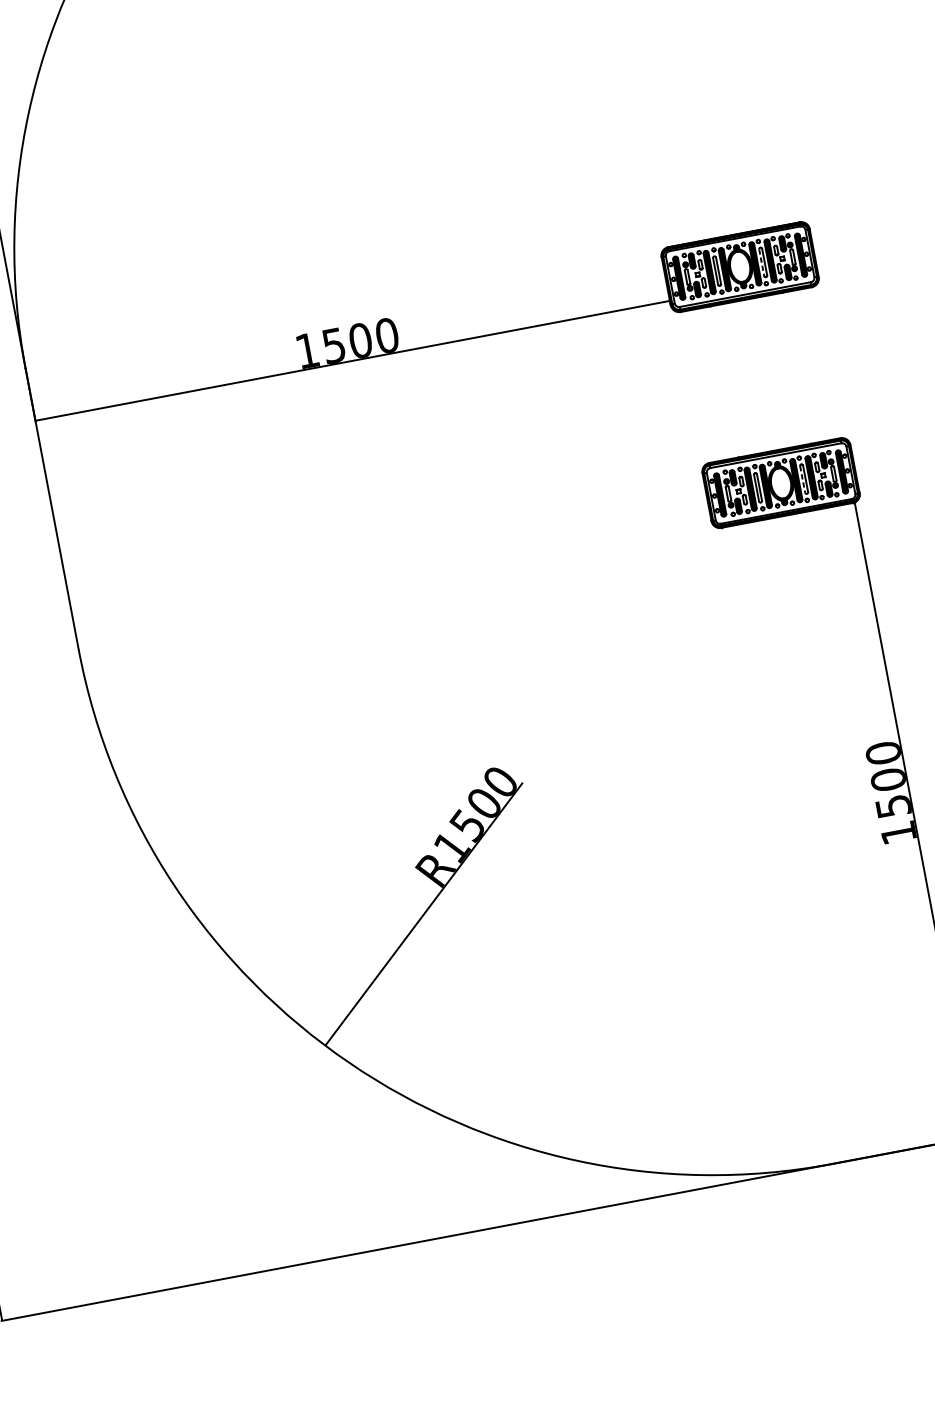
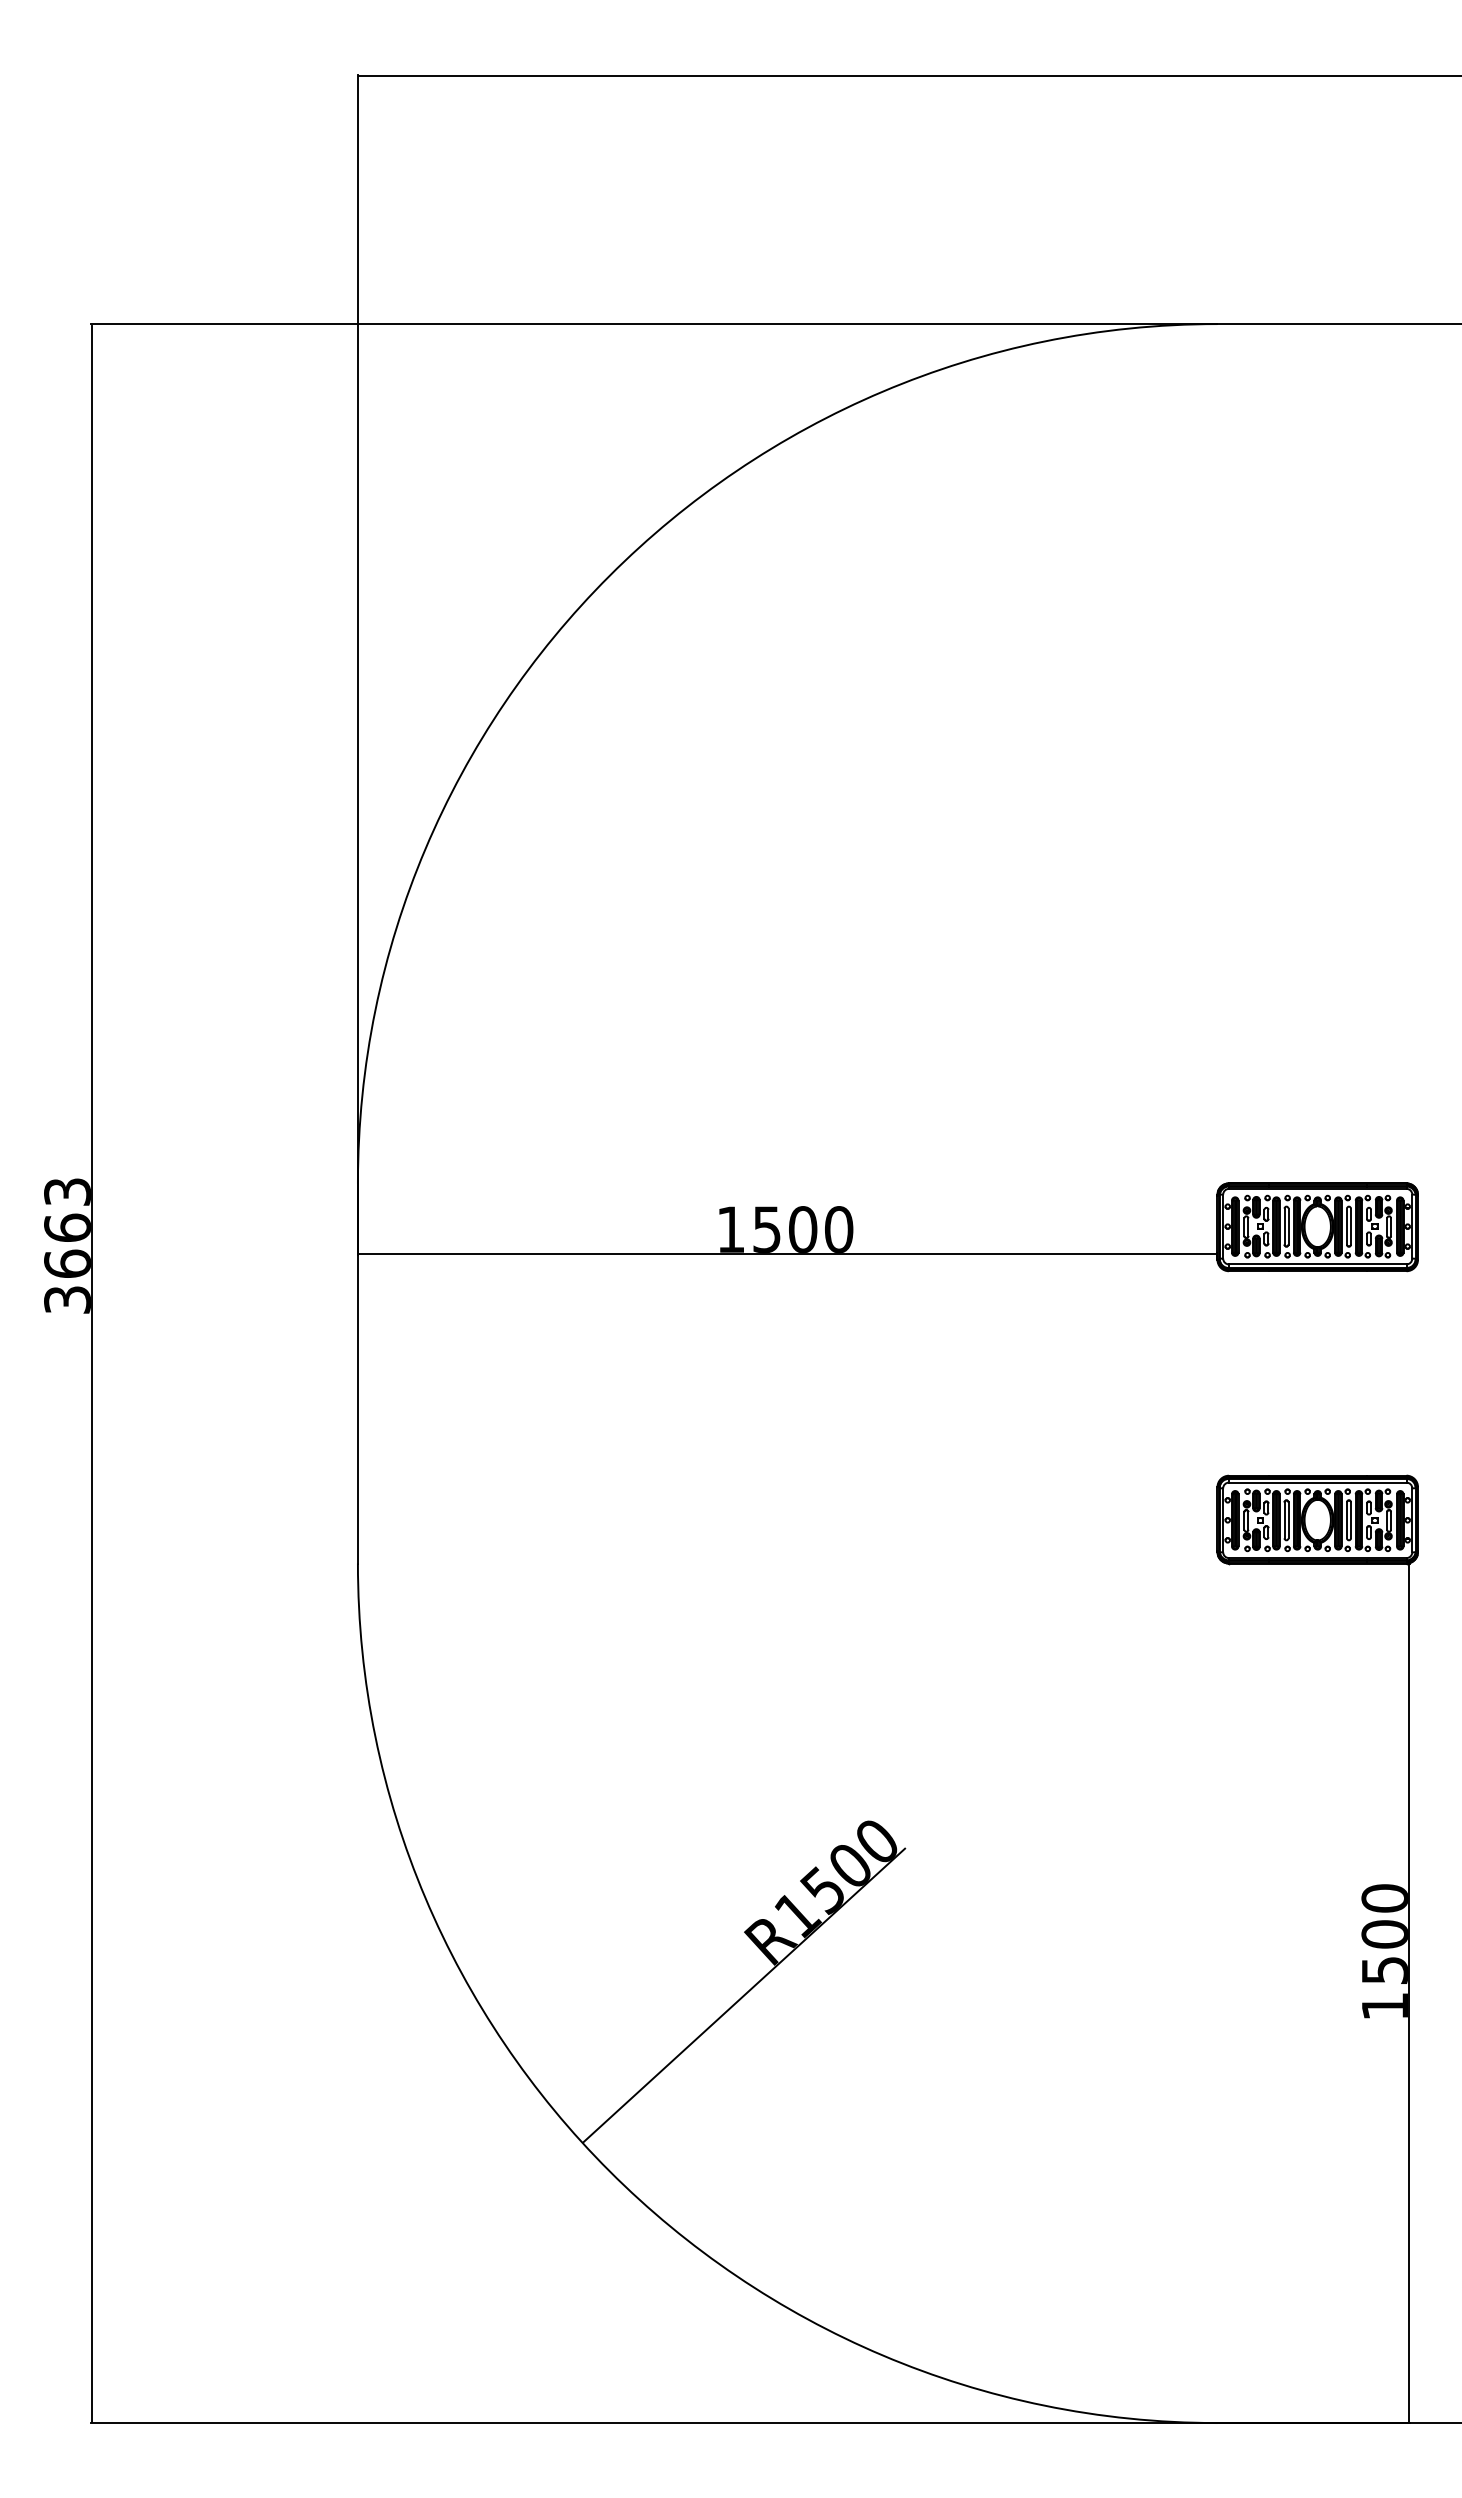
line: (761, 262) -> (1346, 1226), dashed -> solid
line: (802, 479) -> (1346, 1520), dashed -> solid

